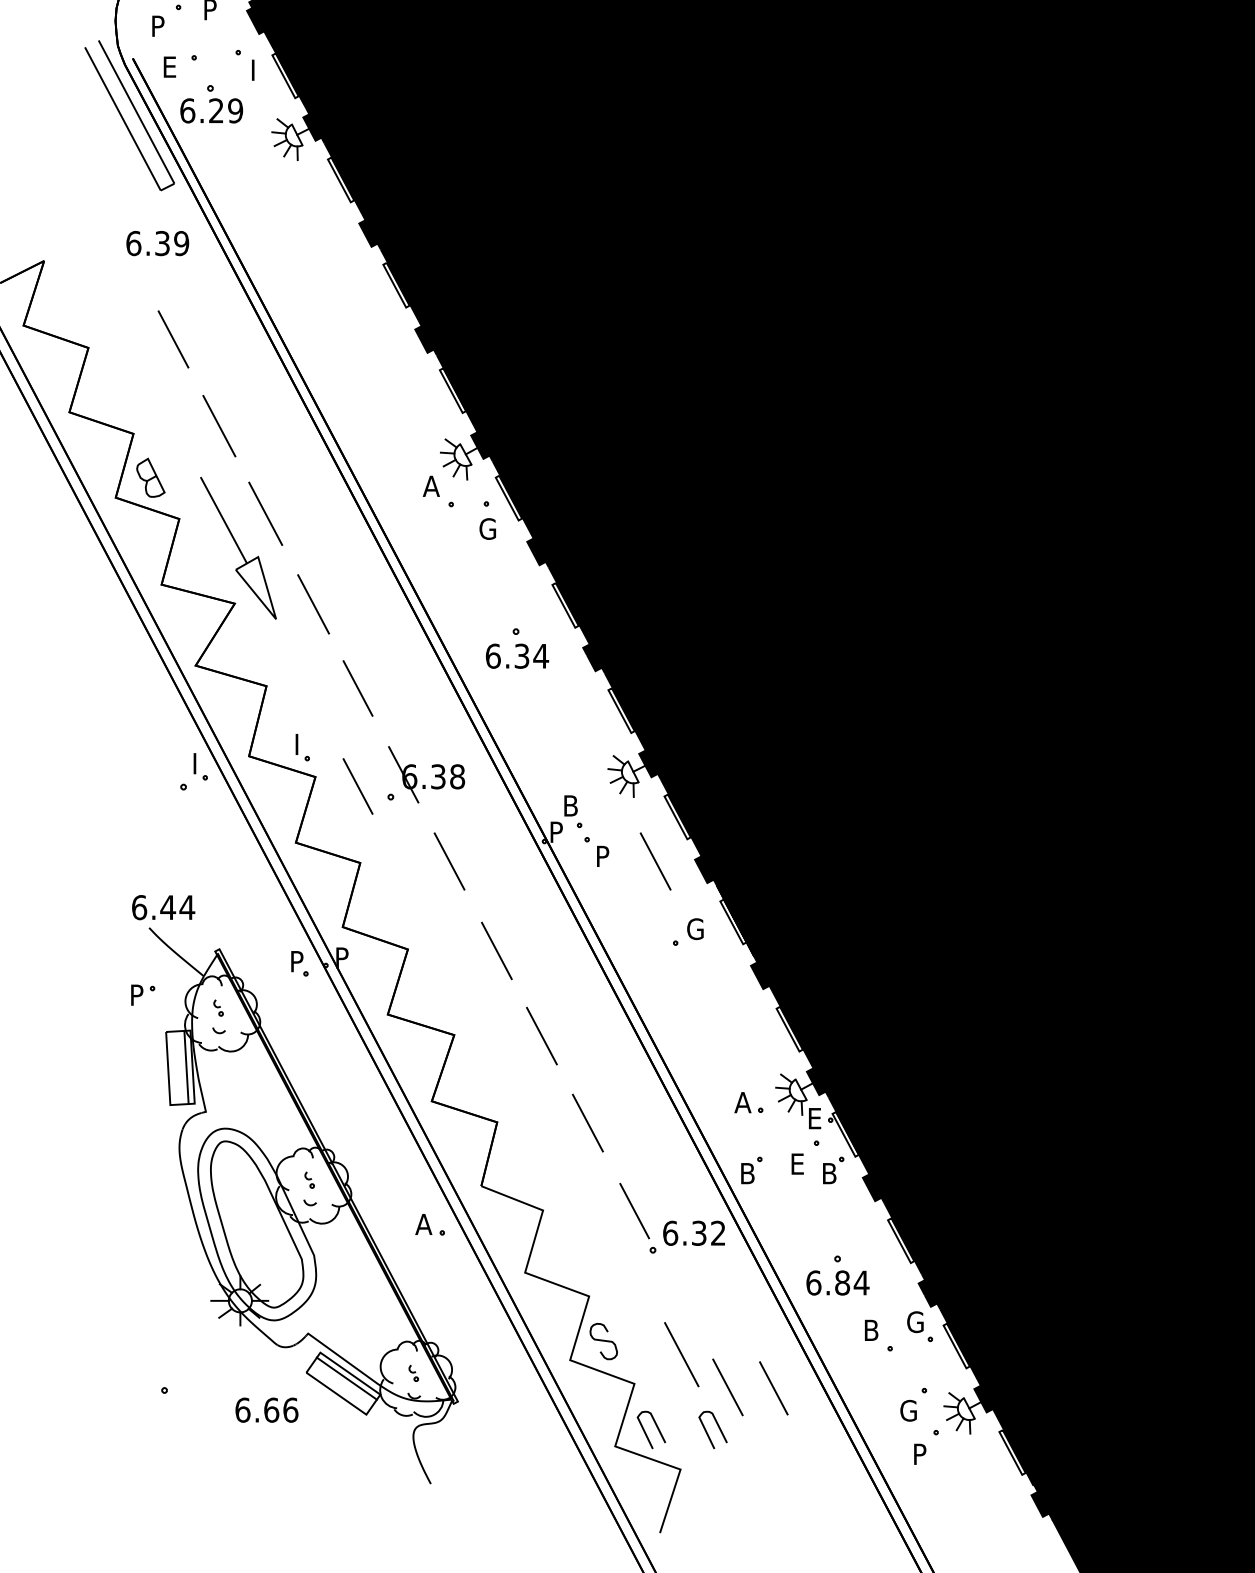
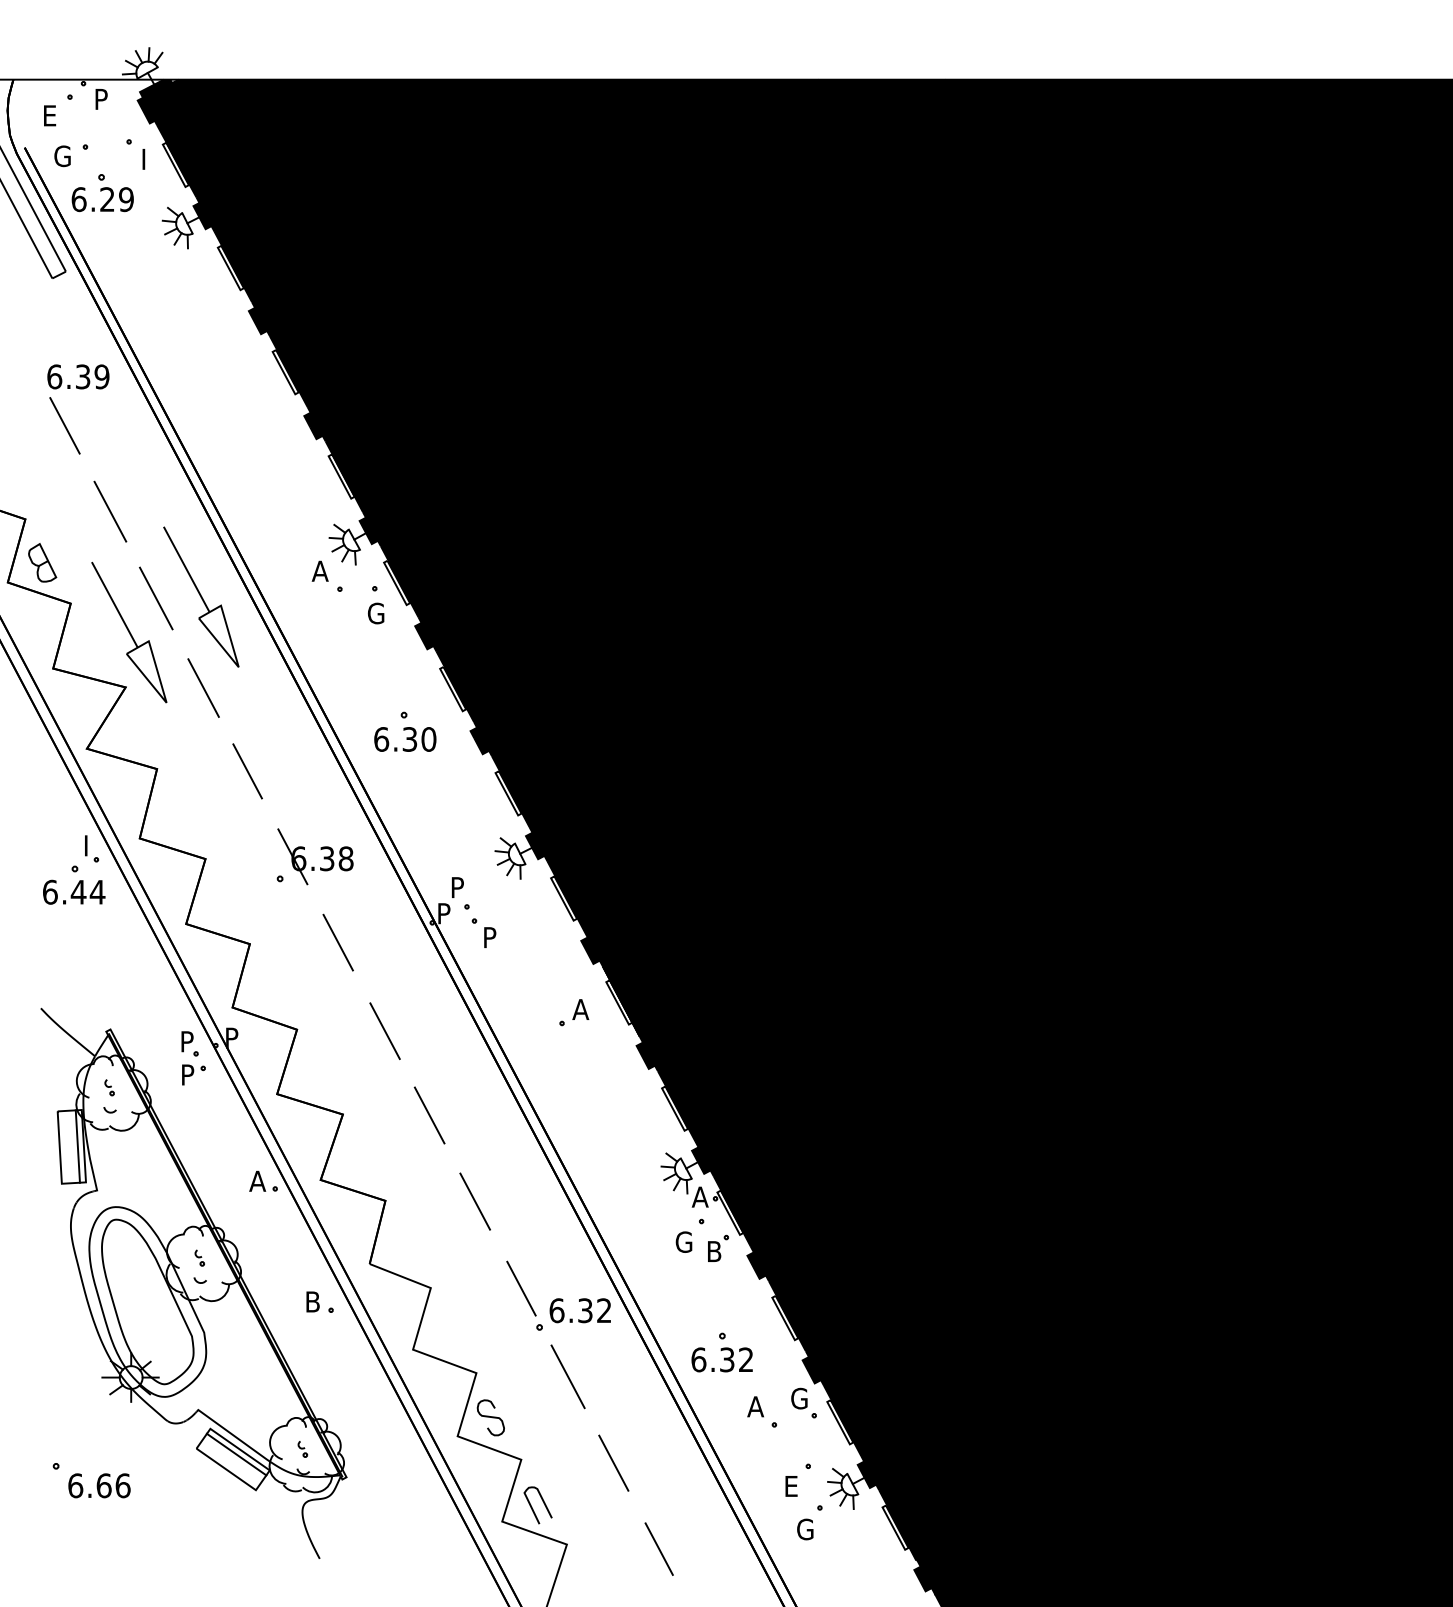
text: (159, 25) -> (51, 115), P -> E
text: (170, 67) -> (62, 156), E -> G
text: (157, 243) -> (78, 376), moved
part: (311, 511) -> (201, 596), added
text: (540, 656) -> (428, 739), 6.34 -> 6.30
part: (303, 747) -> (193, 829), removed
line: (357, 786) -> (247, 868), removed
text: (572, 805) -> (459, 887), B -> P
line: (654, 861) -> (541, 942), removed
text: (163, 906) -> (74, 891), moved
text: (694, 929) -> (580, 1009), G -> A
part: (142, 994) -> (193, 1074), moved
part: (748, 1101) -> (263, 1180), moved
text: (814, 1117) -> (699, 1196), E -> A
text: (798, 1163) -> (683, 1241), E -> G
part: (751, 1169) -> (637, 1247), removed
text: (423, 1224) -> (312, 1301), A -> B
text: (852, 1282) -> (737, 1359), 6.84 -> 6.32
text: (871, 1330) -> (755, 1406), B -> A
line: (681, 1354) -> (567, 1376), moved
line: (773, 1387) -> (658, 1548), moved
text: (266, 1409) -> (99, 1485), moved
text: (908, 1410) -> (792, 1486), G -> E
curve: (707, 1431) -> (593, 1506), removed
text: (921, 1454) -> (805, 1529), P -> G

